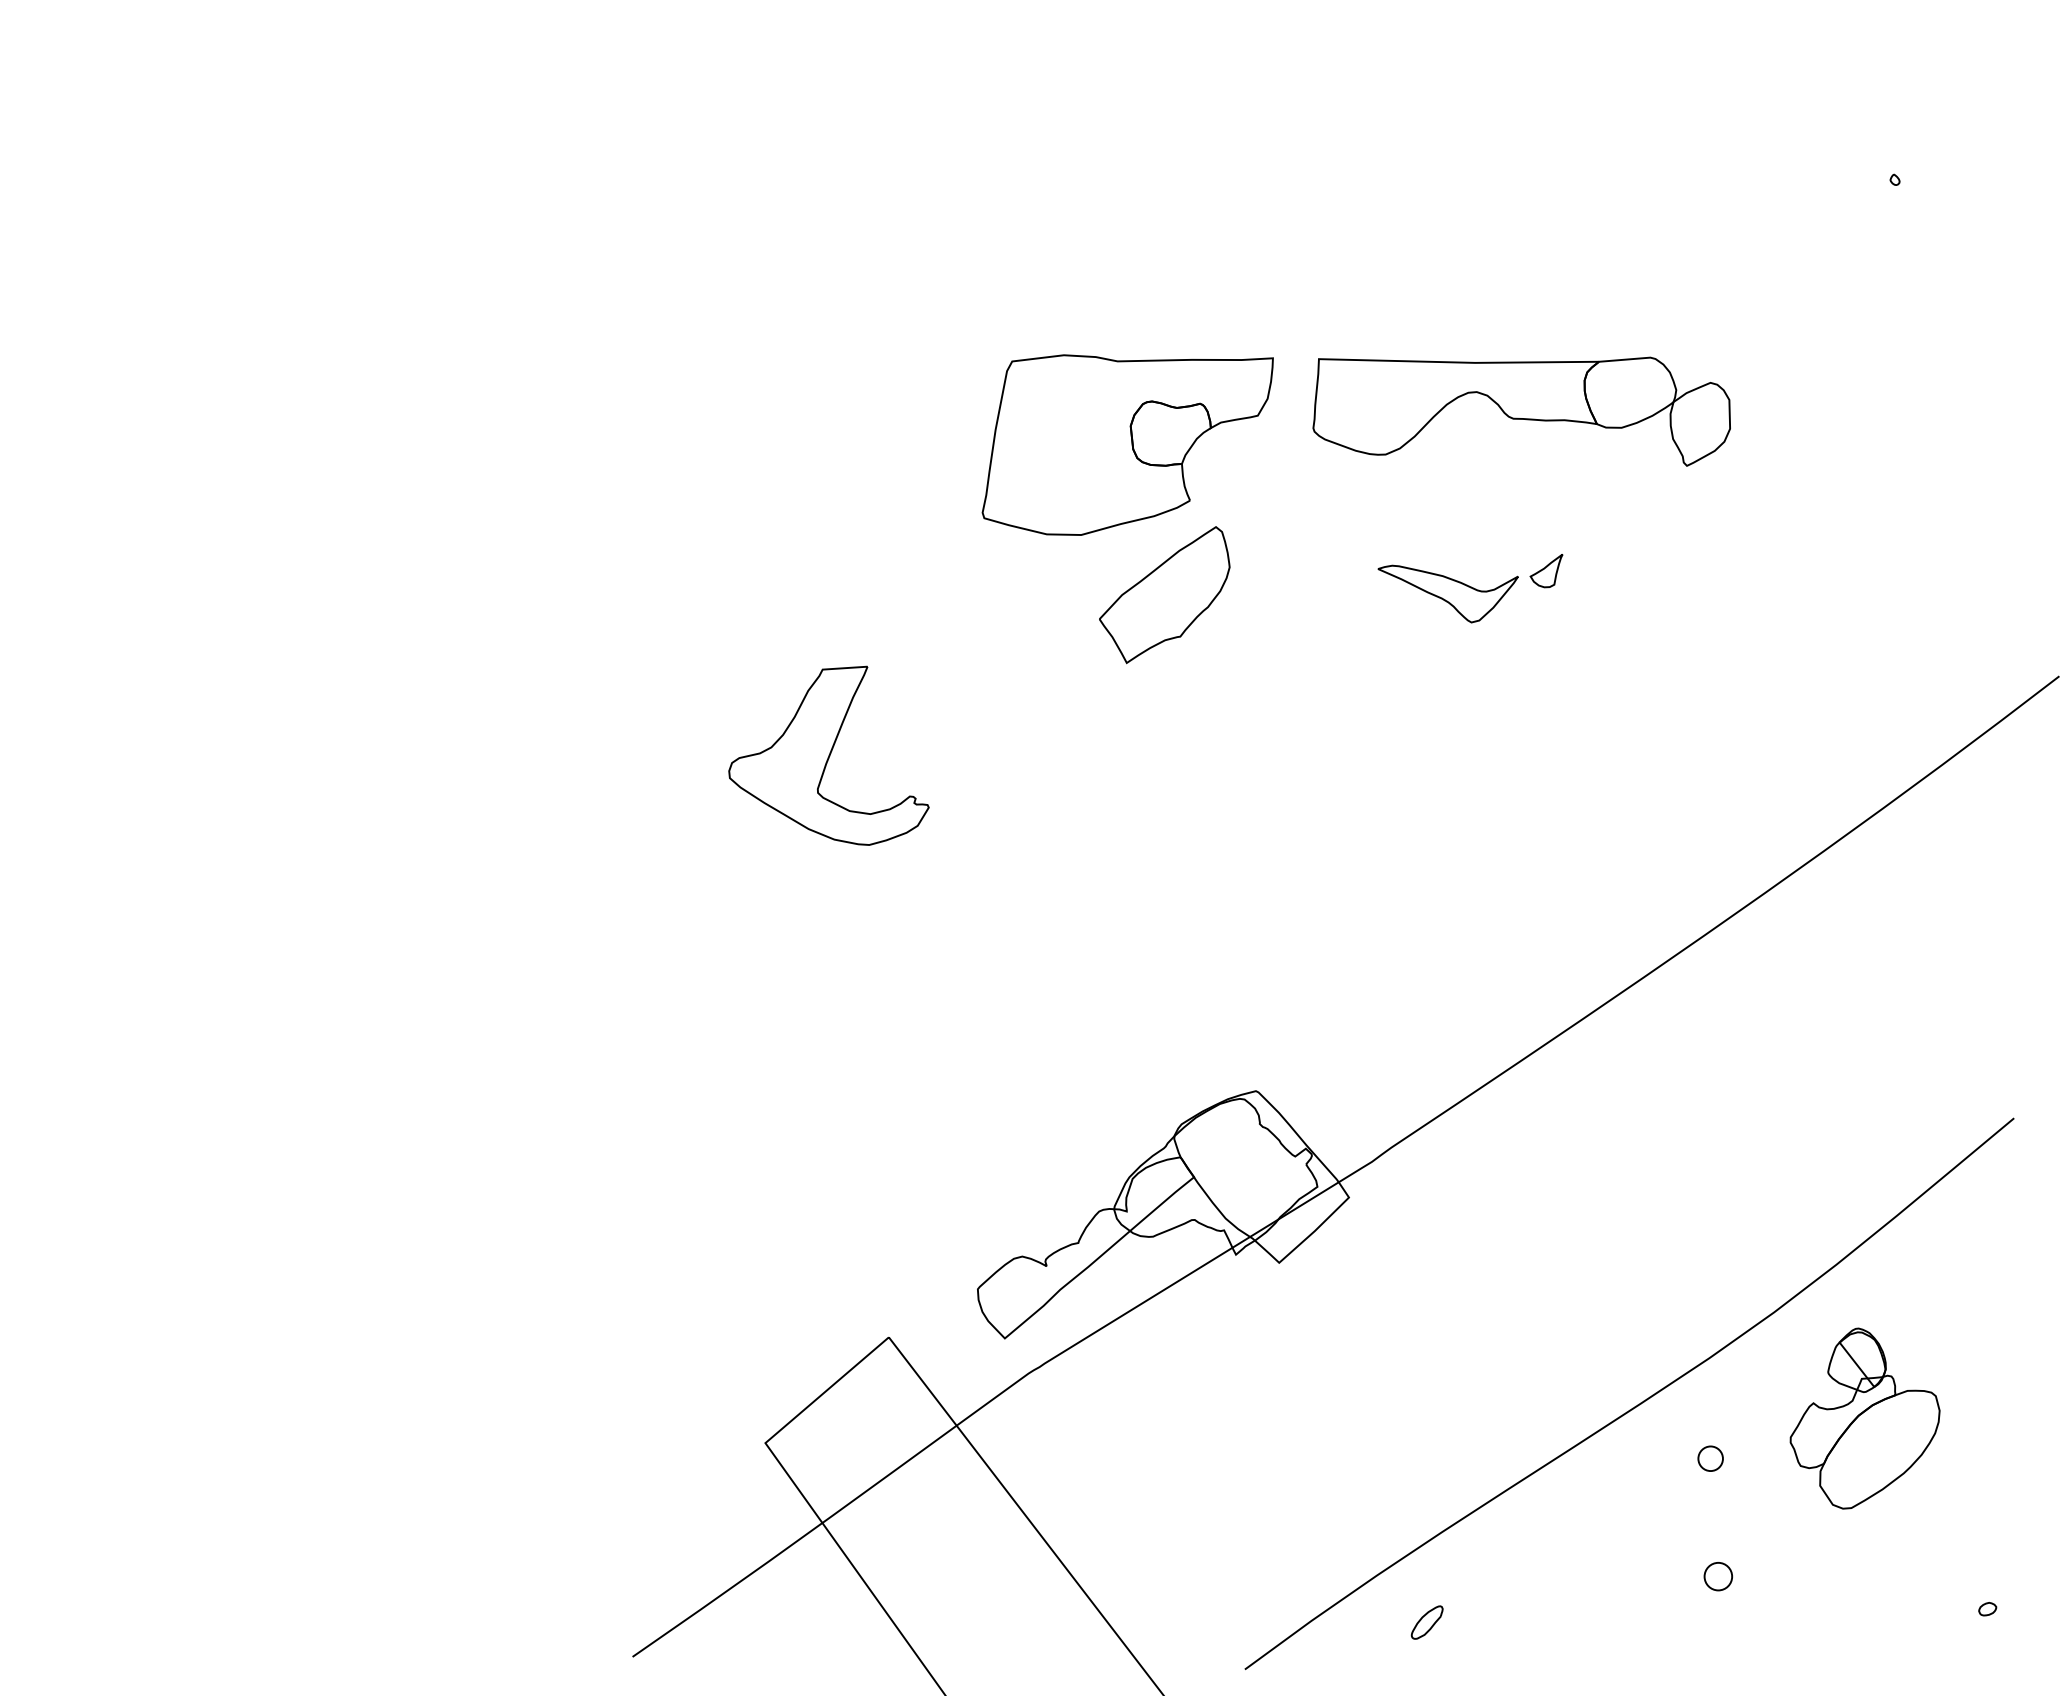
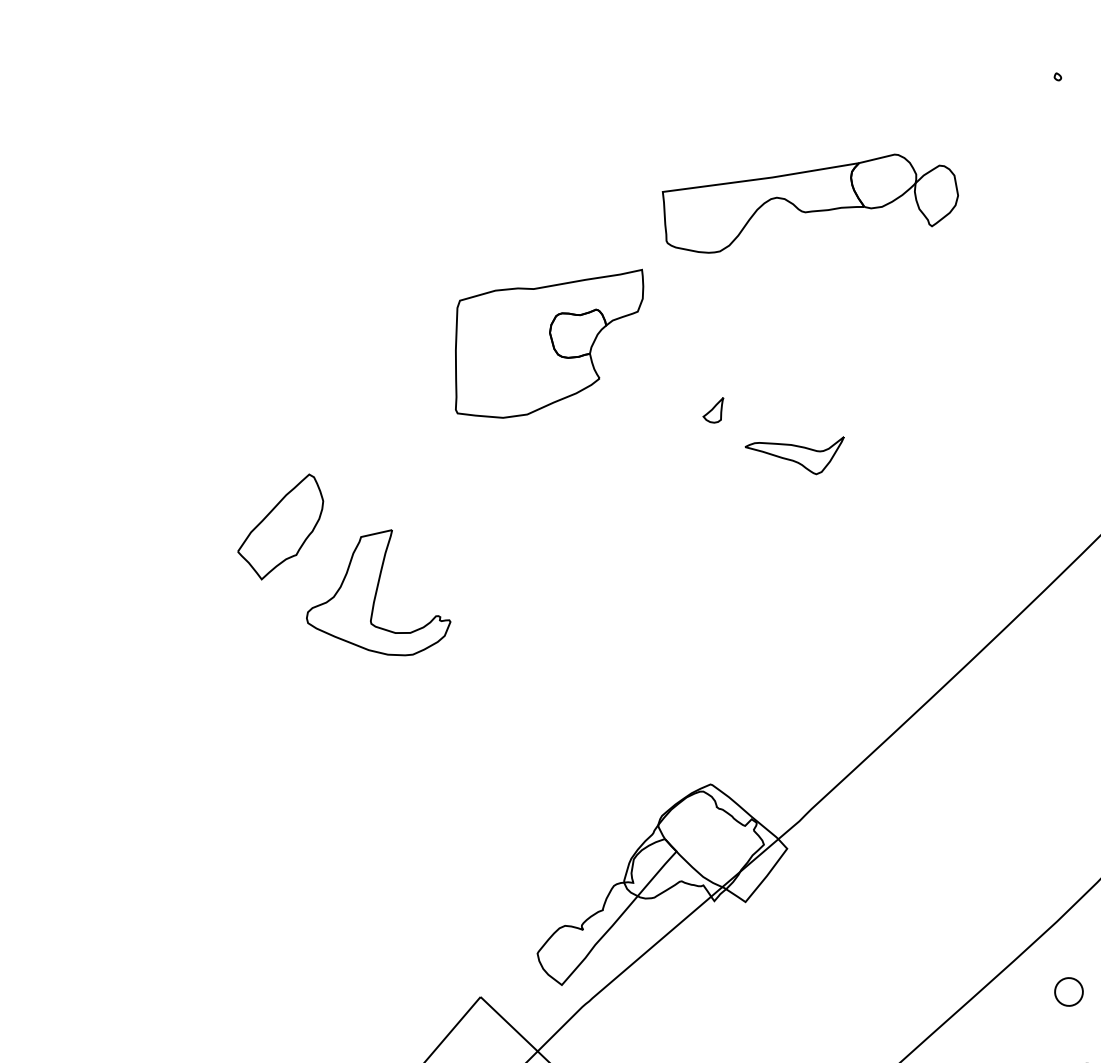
part: (1521, 411) -> (810, 206), moved
part: (1546, 571) -> (714, 411), moved
part: (1447, 593) -> (796, 456), moved
part: (1164, 595) -> (280, 528), moved
circle: (1710, 1458) -> (1068, 991), size x1.6

